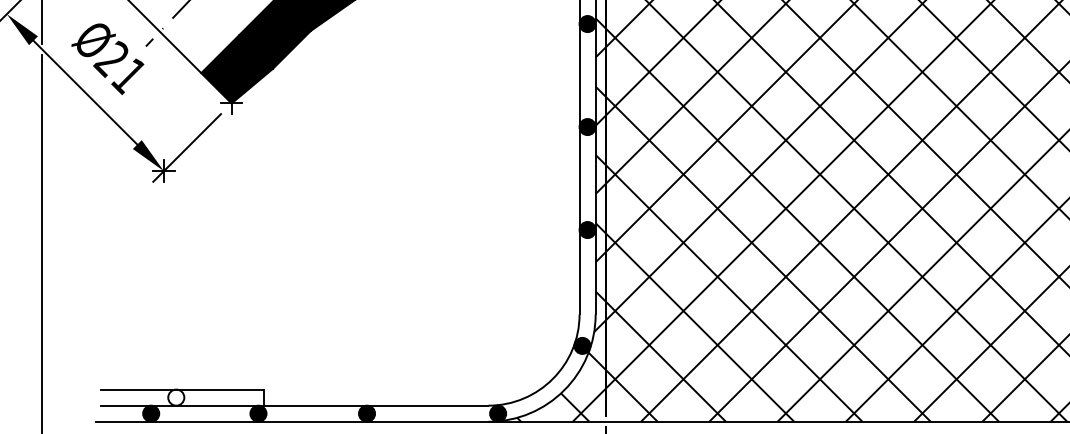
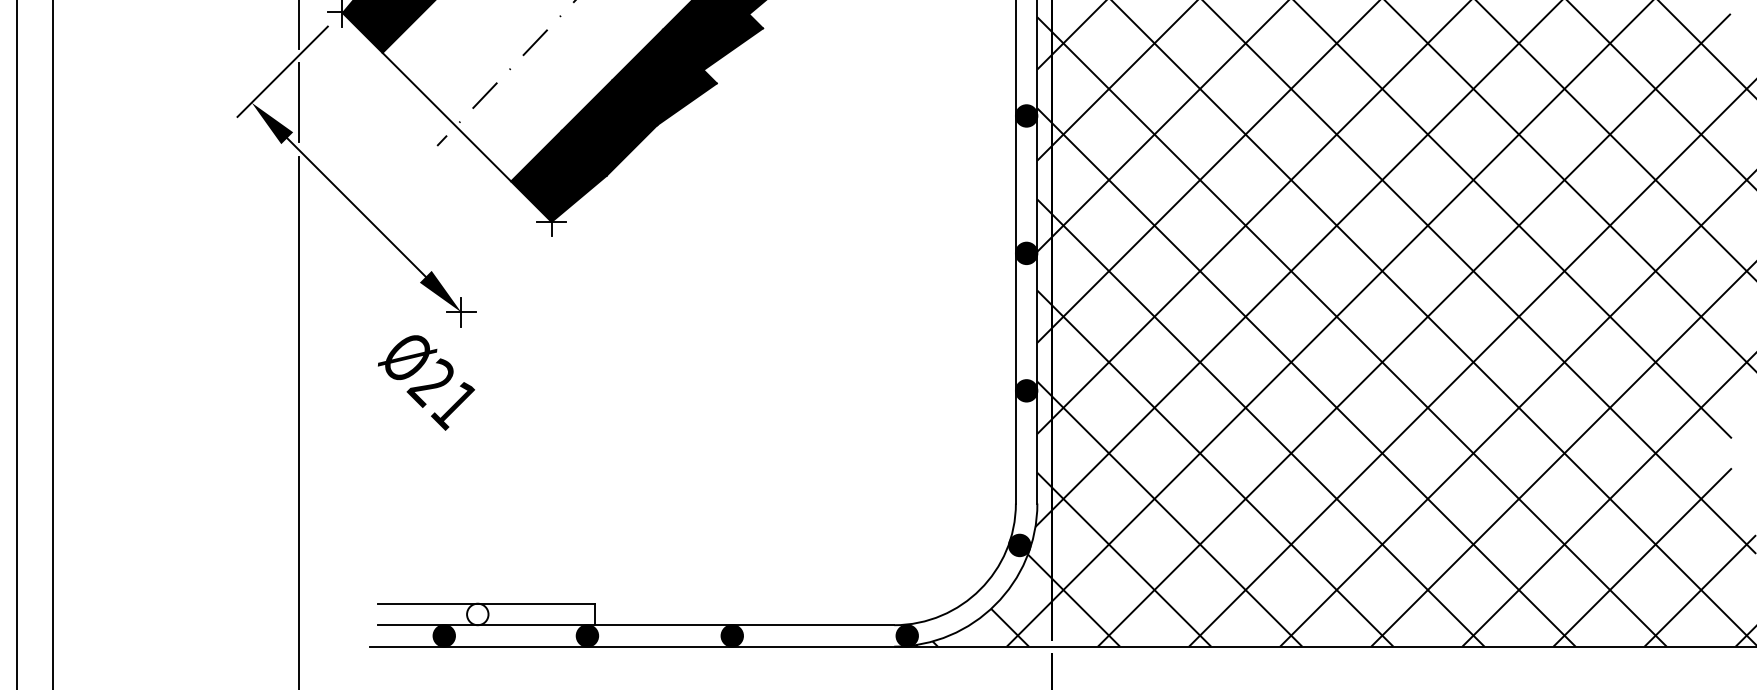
text: (107, 58) -> (426, 382), moved
line: (187, 148) -> (492, 281), removed

